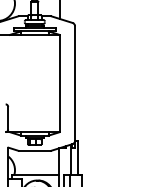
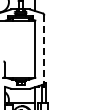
line: (75, 84) -> (44, 49), solid -> dashed

